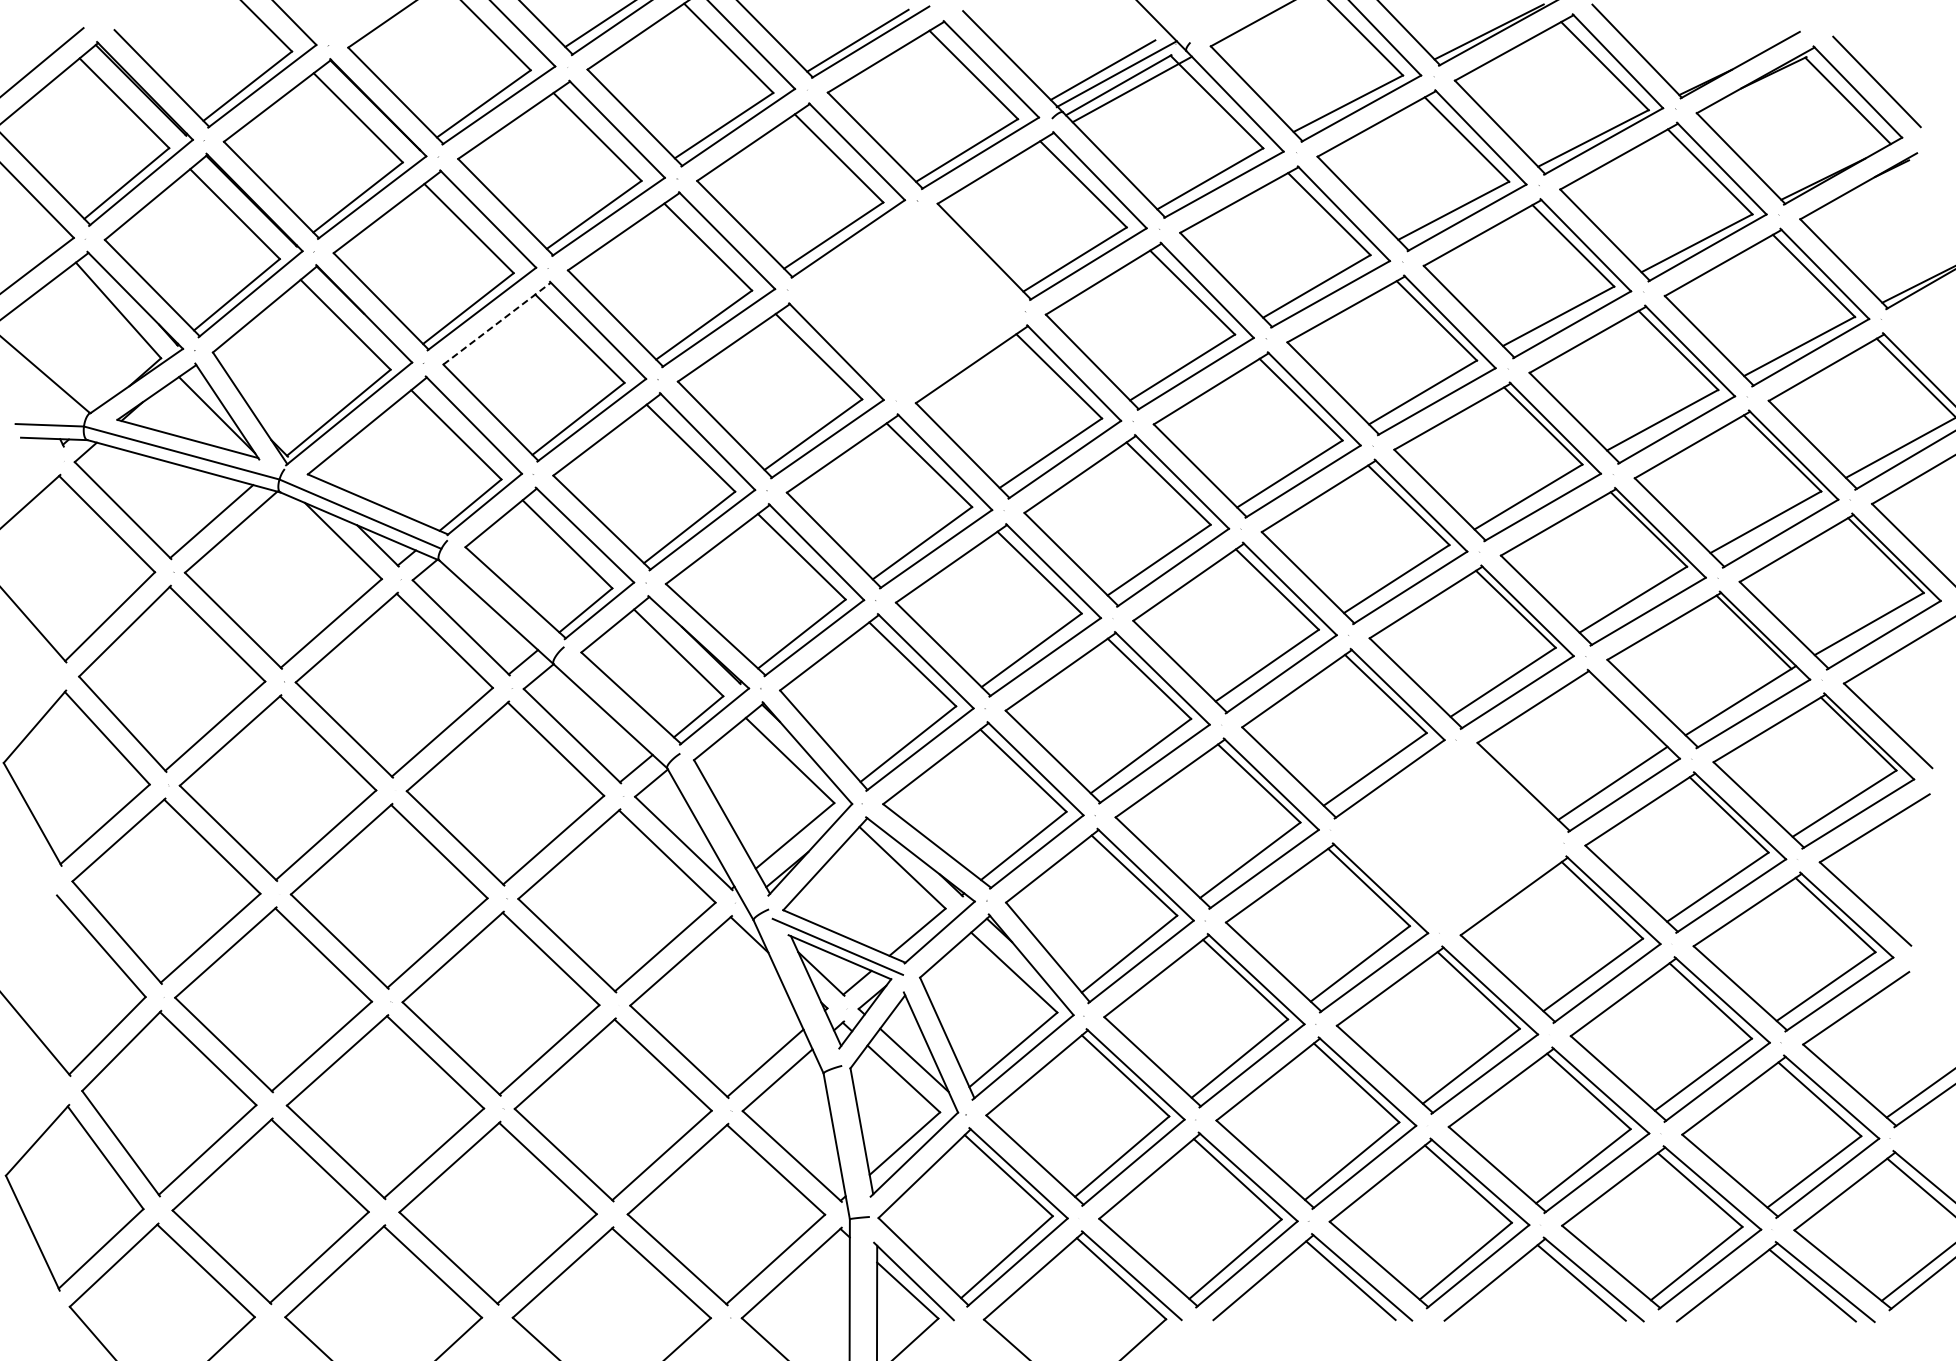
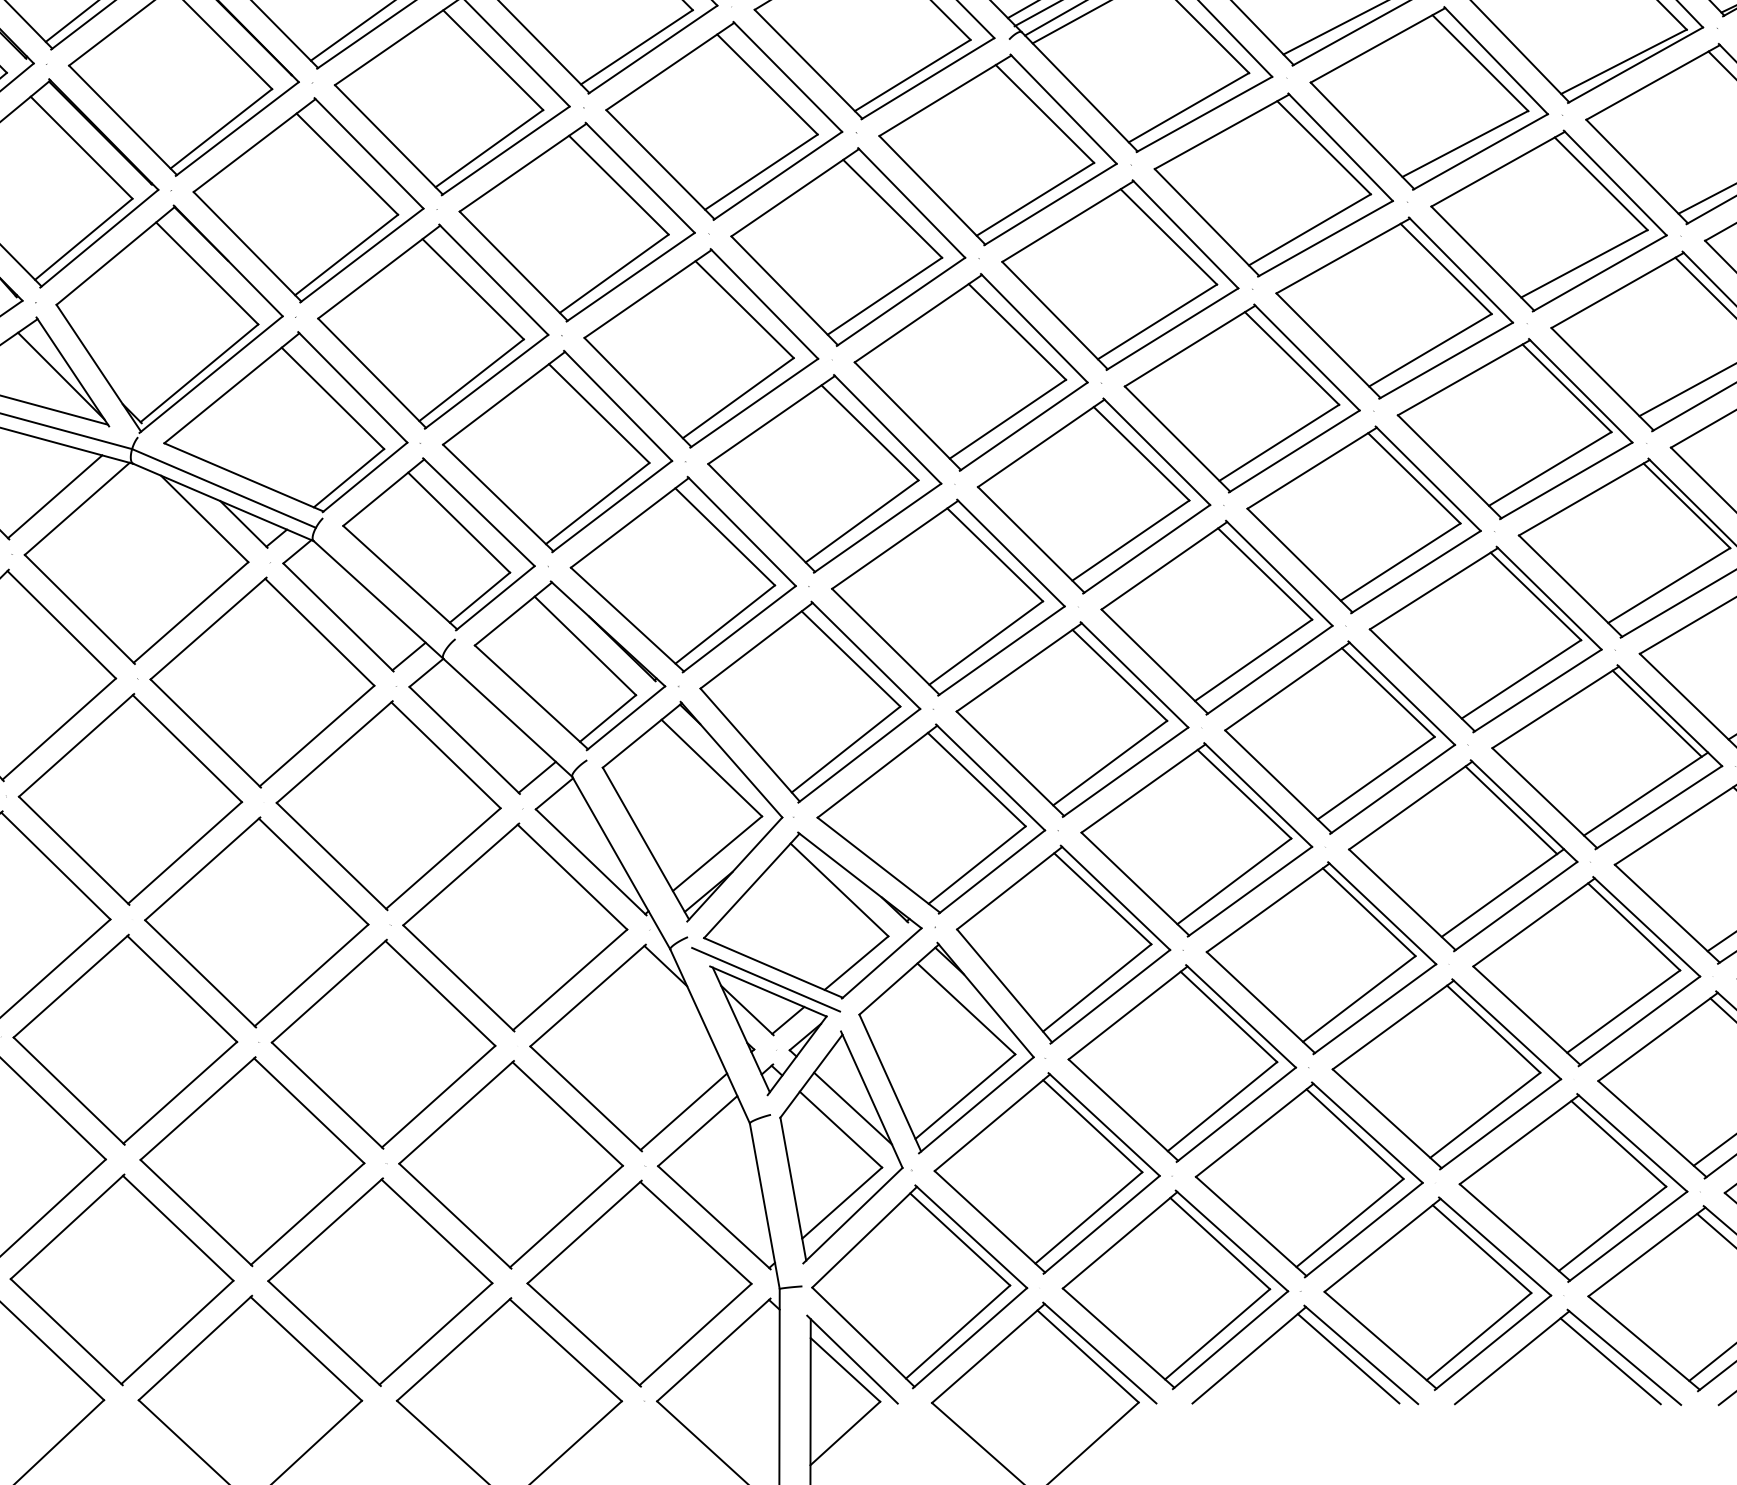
part: (910, 301) -> (848, 246), added
line: (497, 323) -> (379, 271), dashed -> solid
line: (1622, 712) -> (1656, 713), added
part: (1451, 837) -> (1462, 855), added

